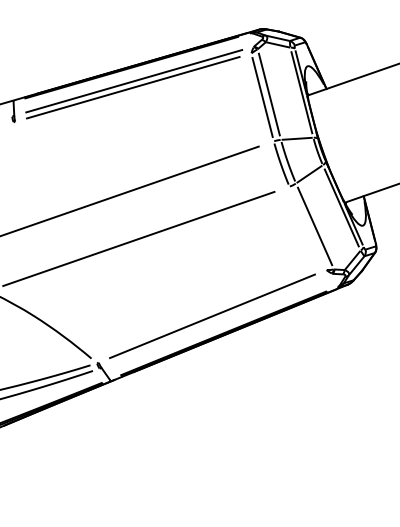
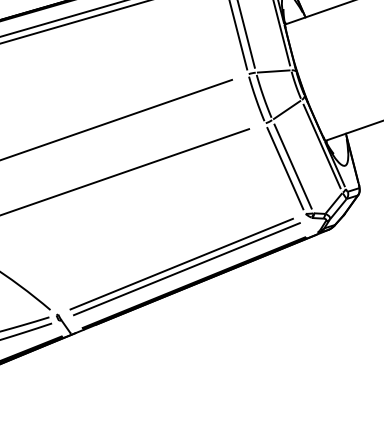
line: (307, 227) -> (284, 167), added
line: (217, 320) -> (187, 268), added

